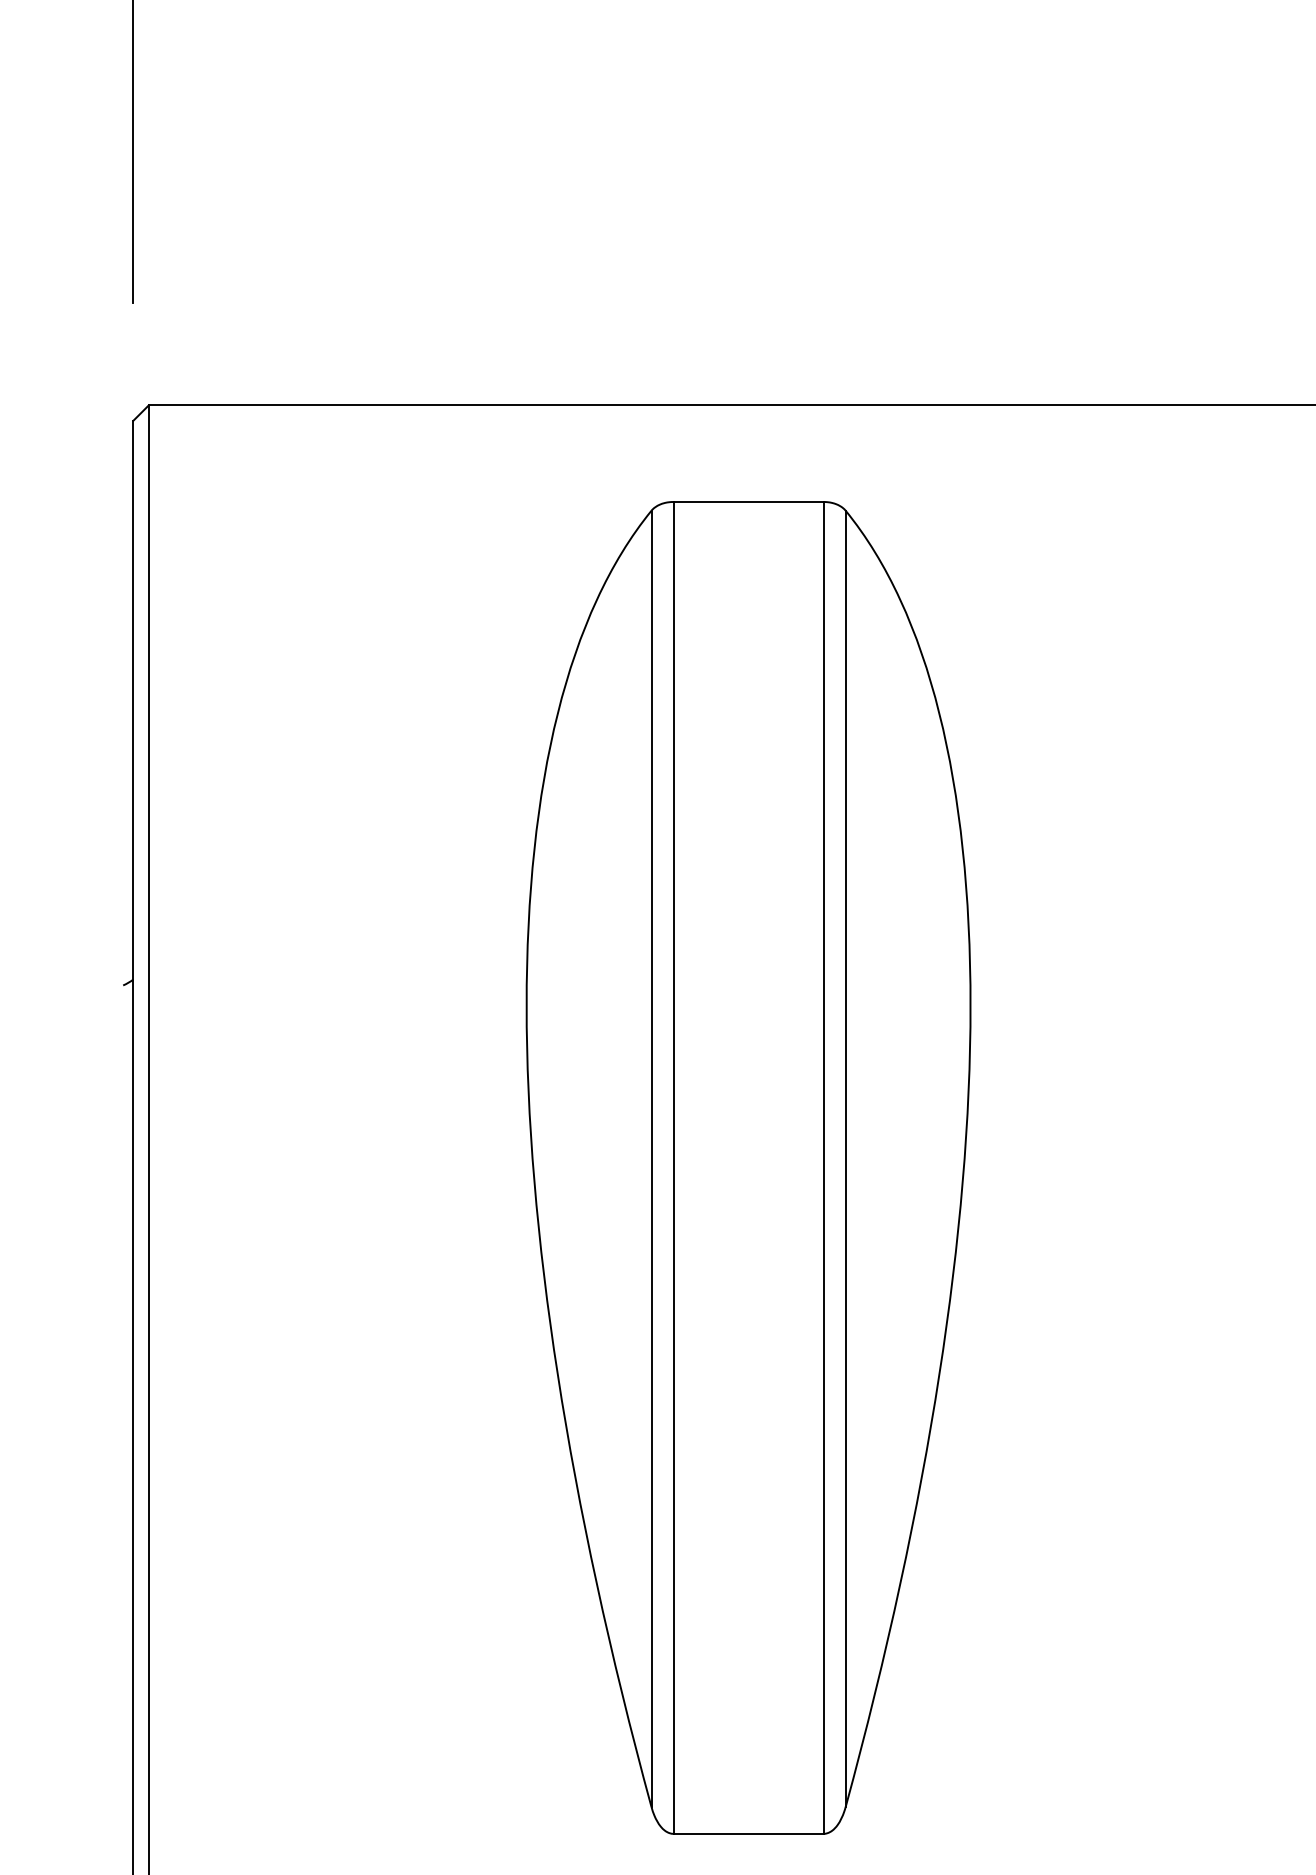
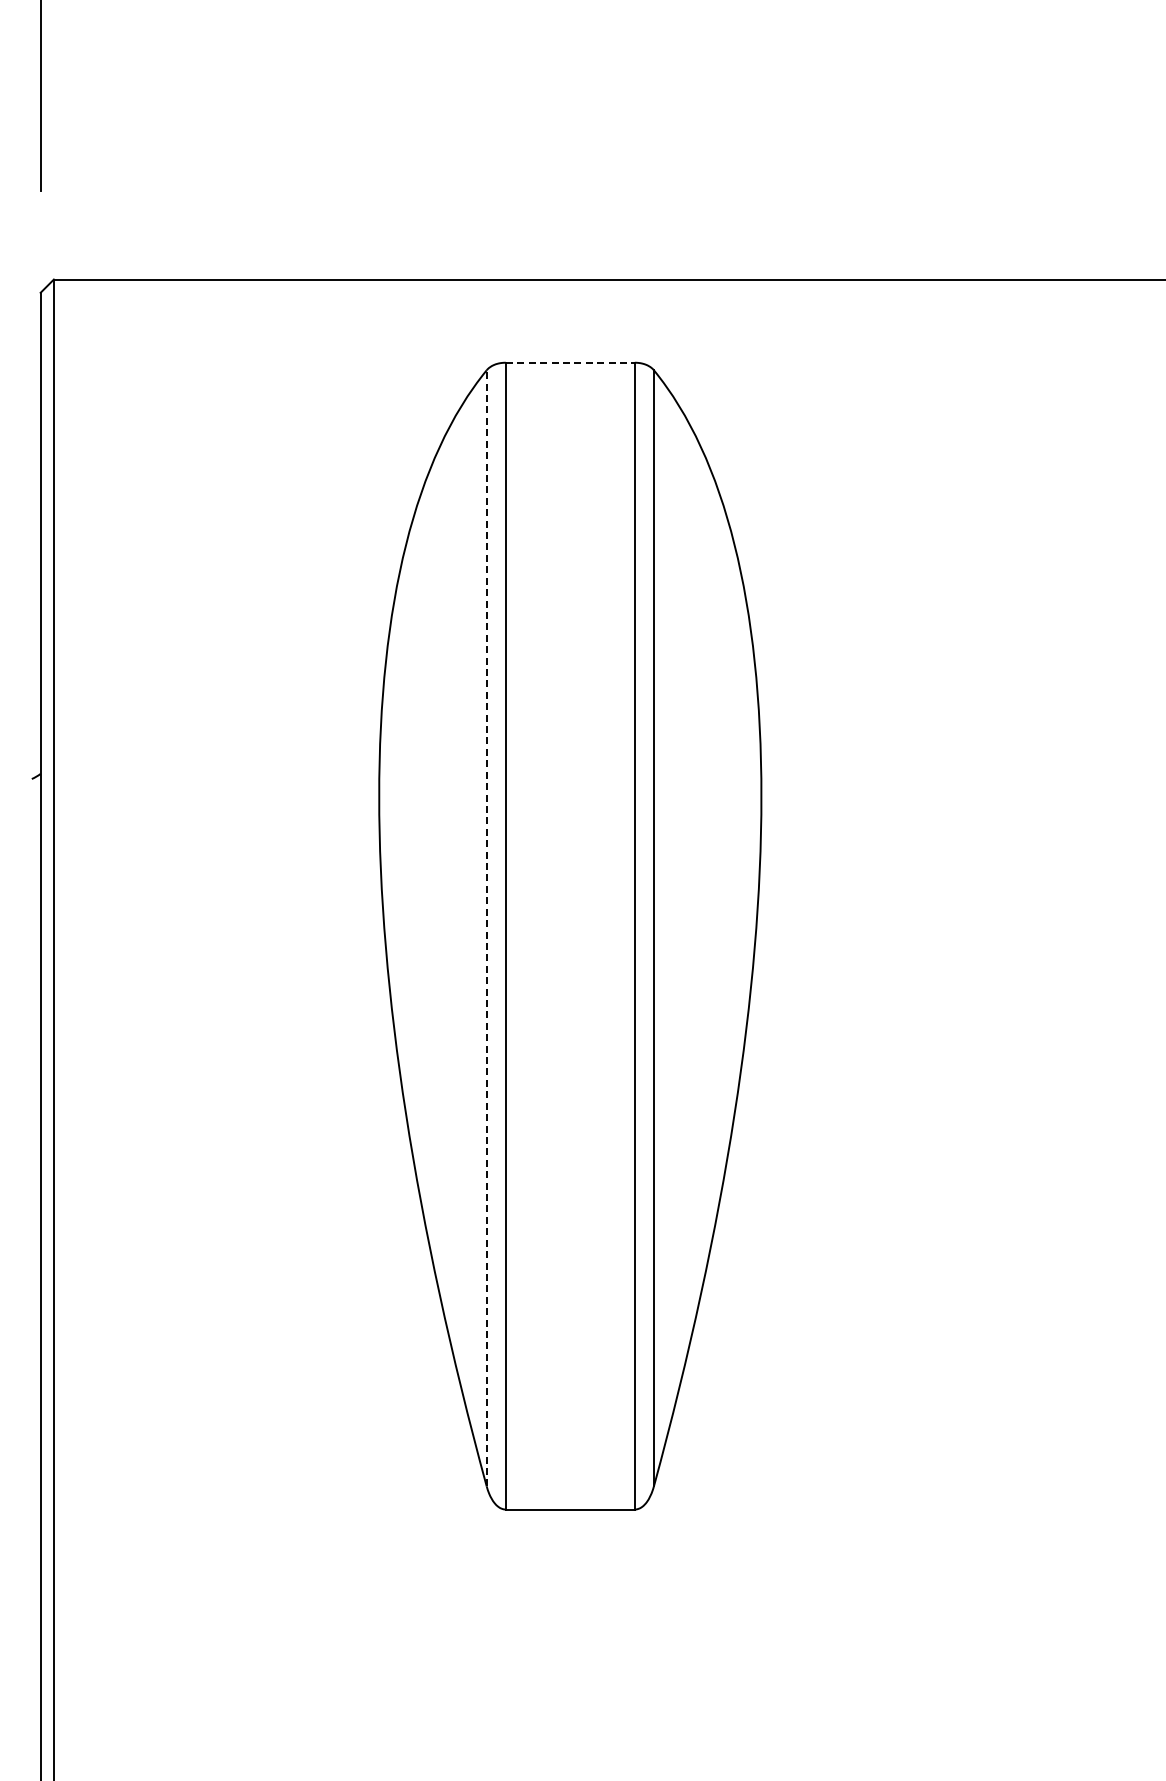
line: (748, 501) -> (570, 362), solid -> dashed
line: (651, 1157) -> (486, 927), solid -> dashed

